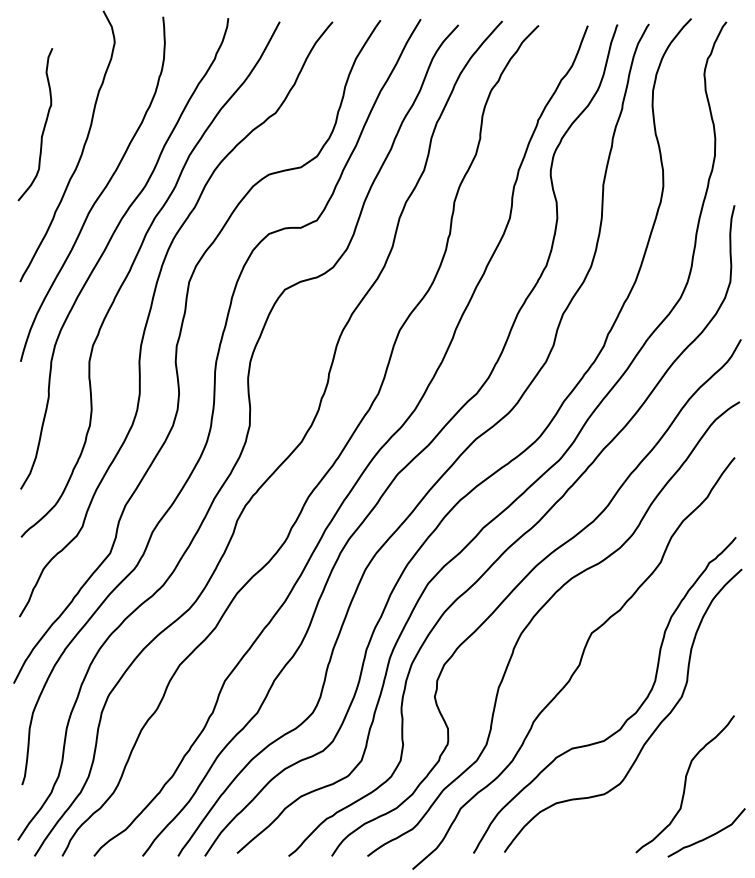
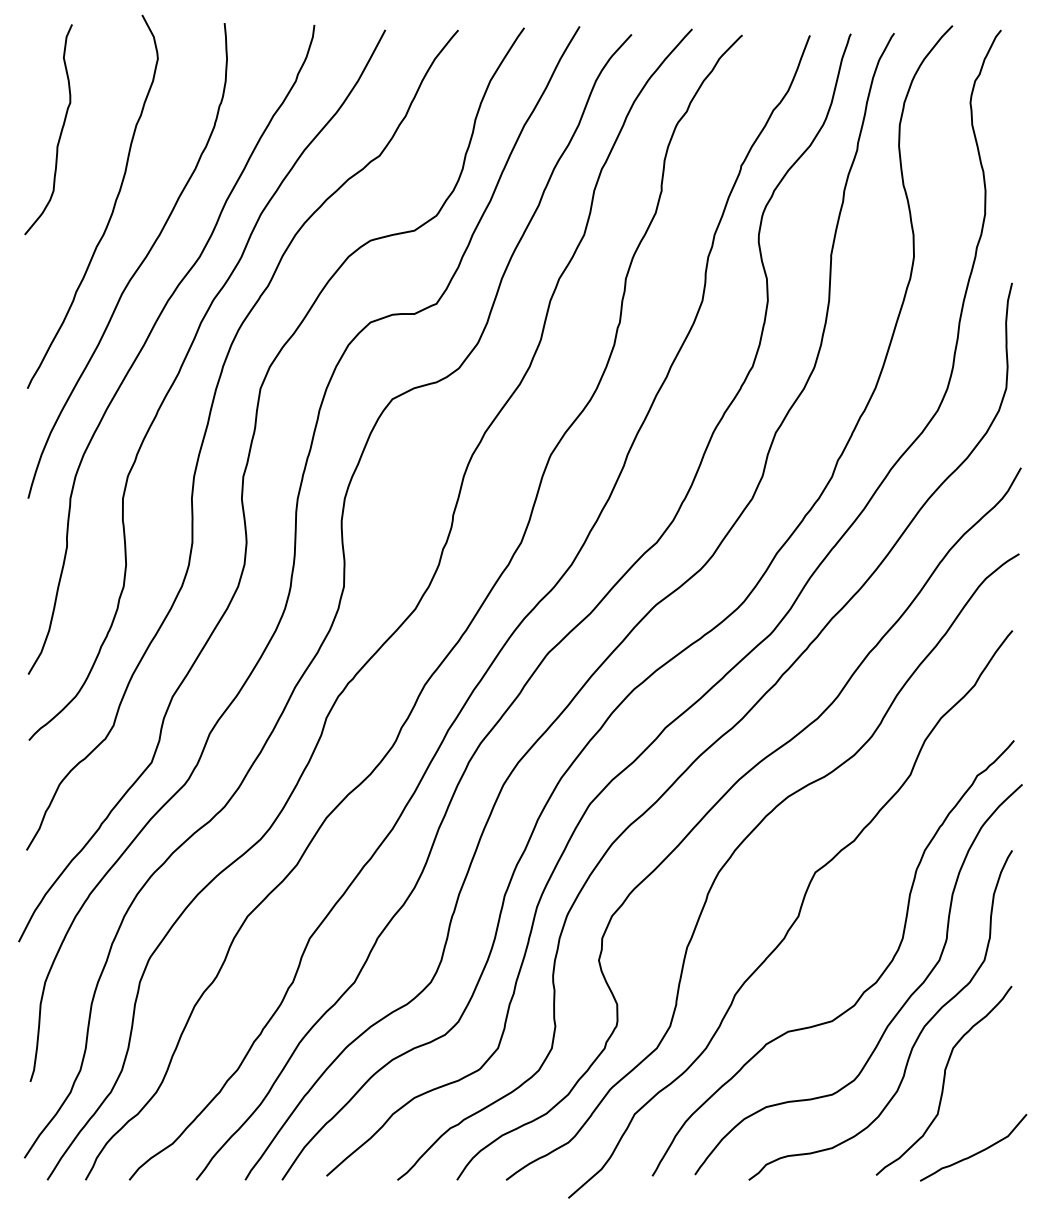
curve: (44, 125) -> (60, 131), moved
curve: (666, 750) -> (918, 1034), added

